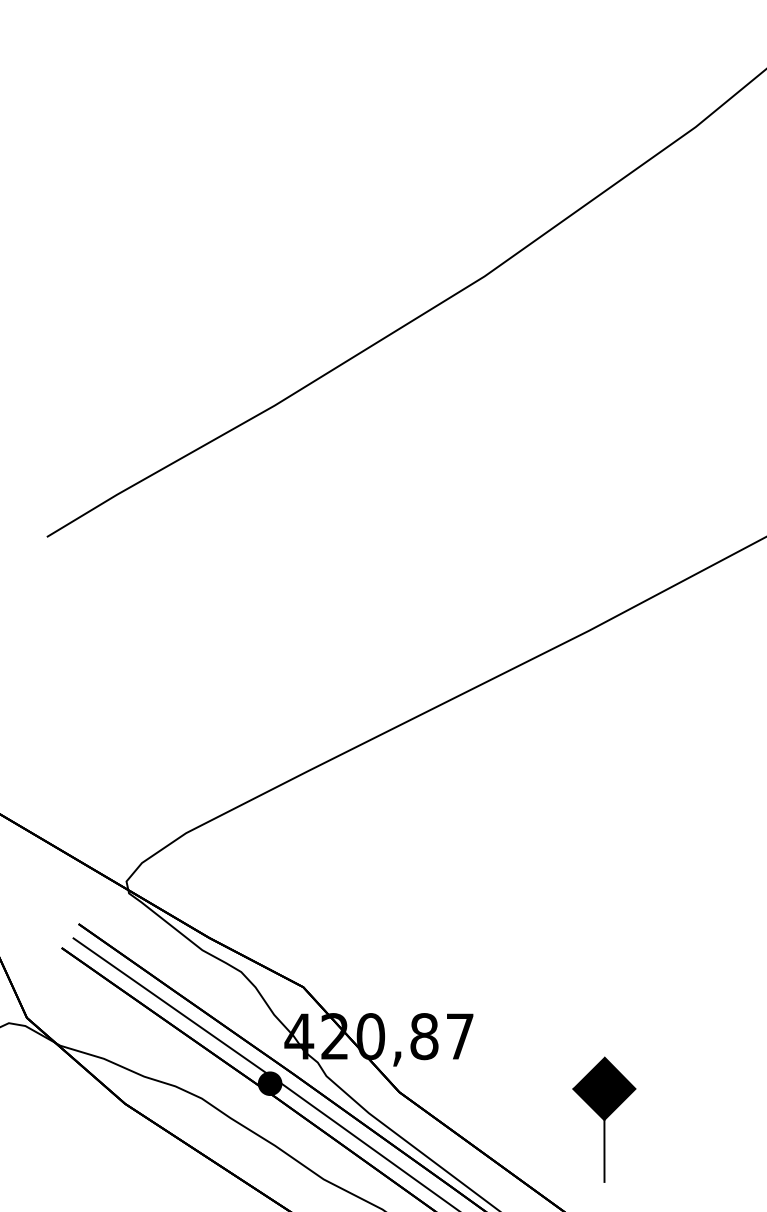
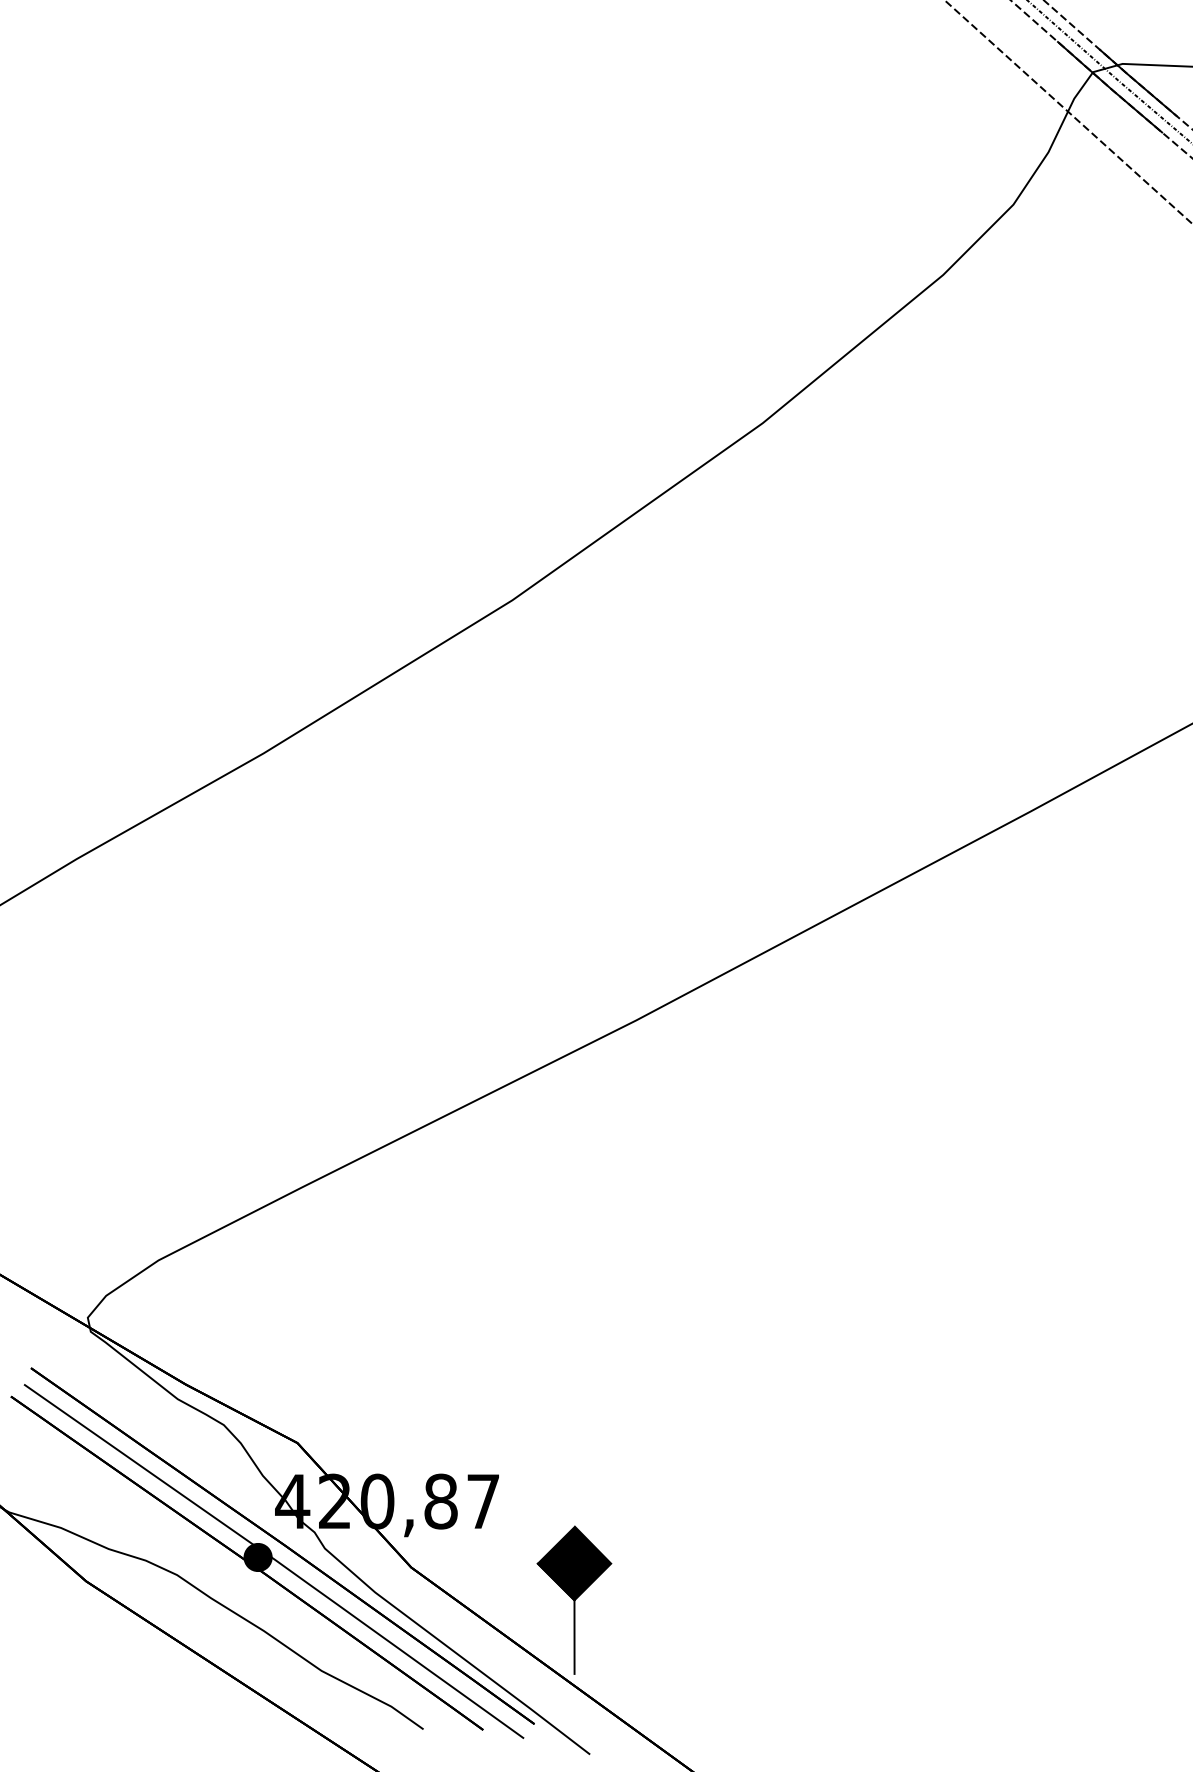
part: (604, 1119) -> (574, 1599), moved

